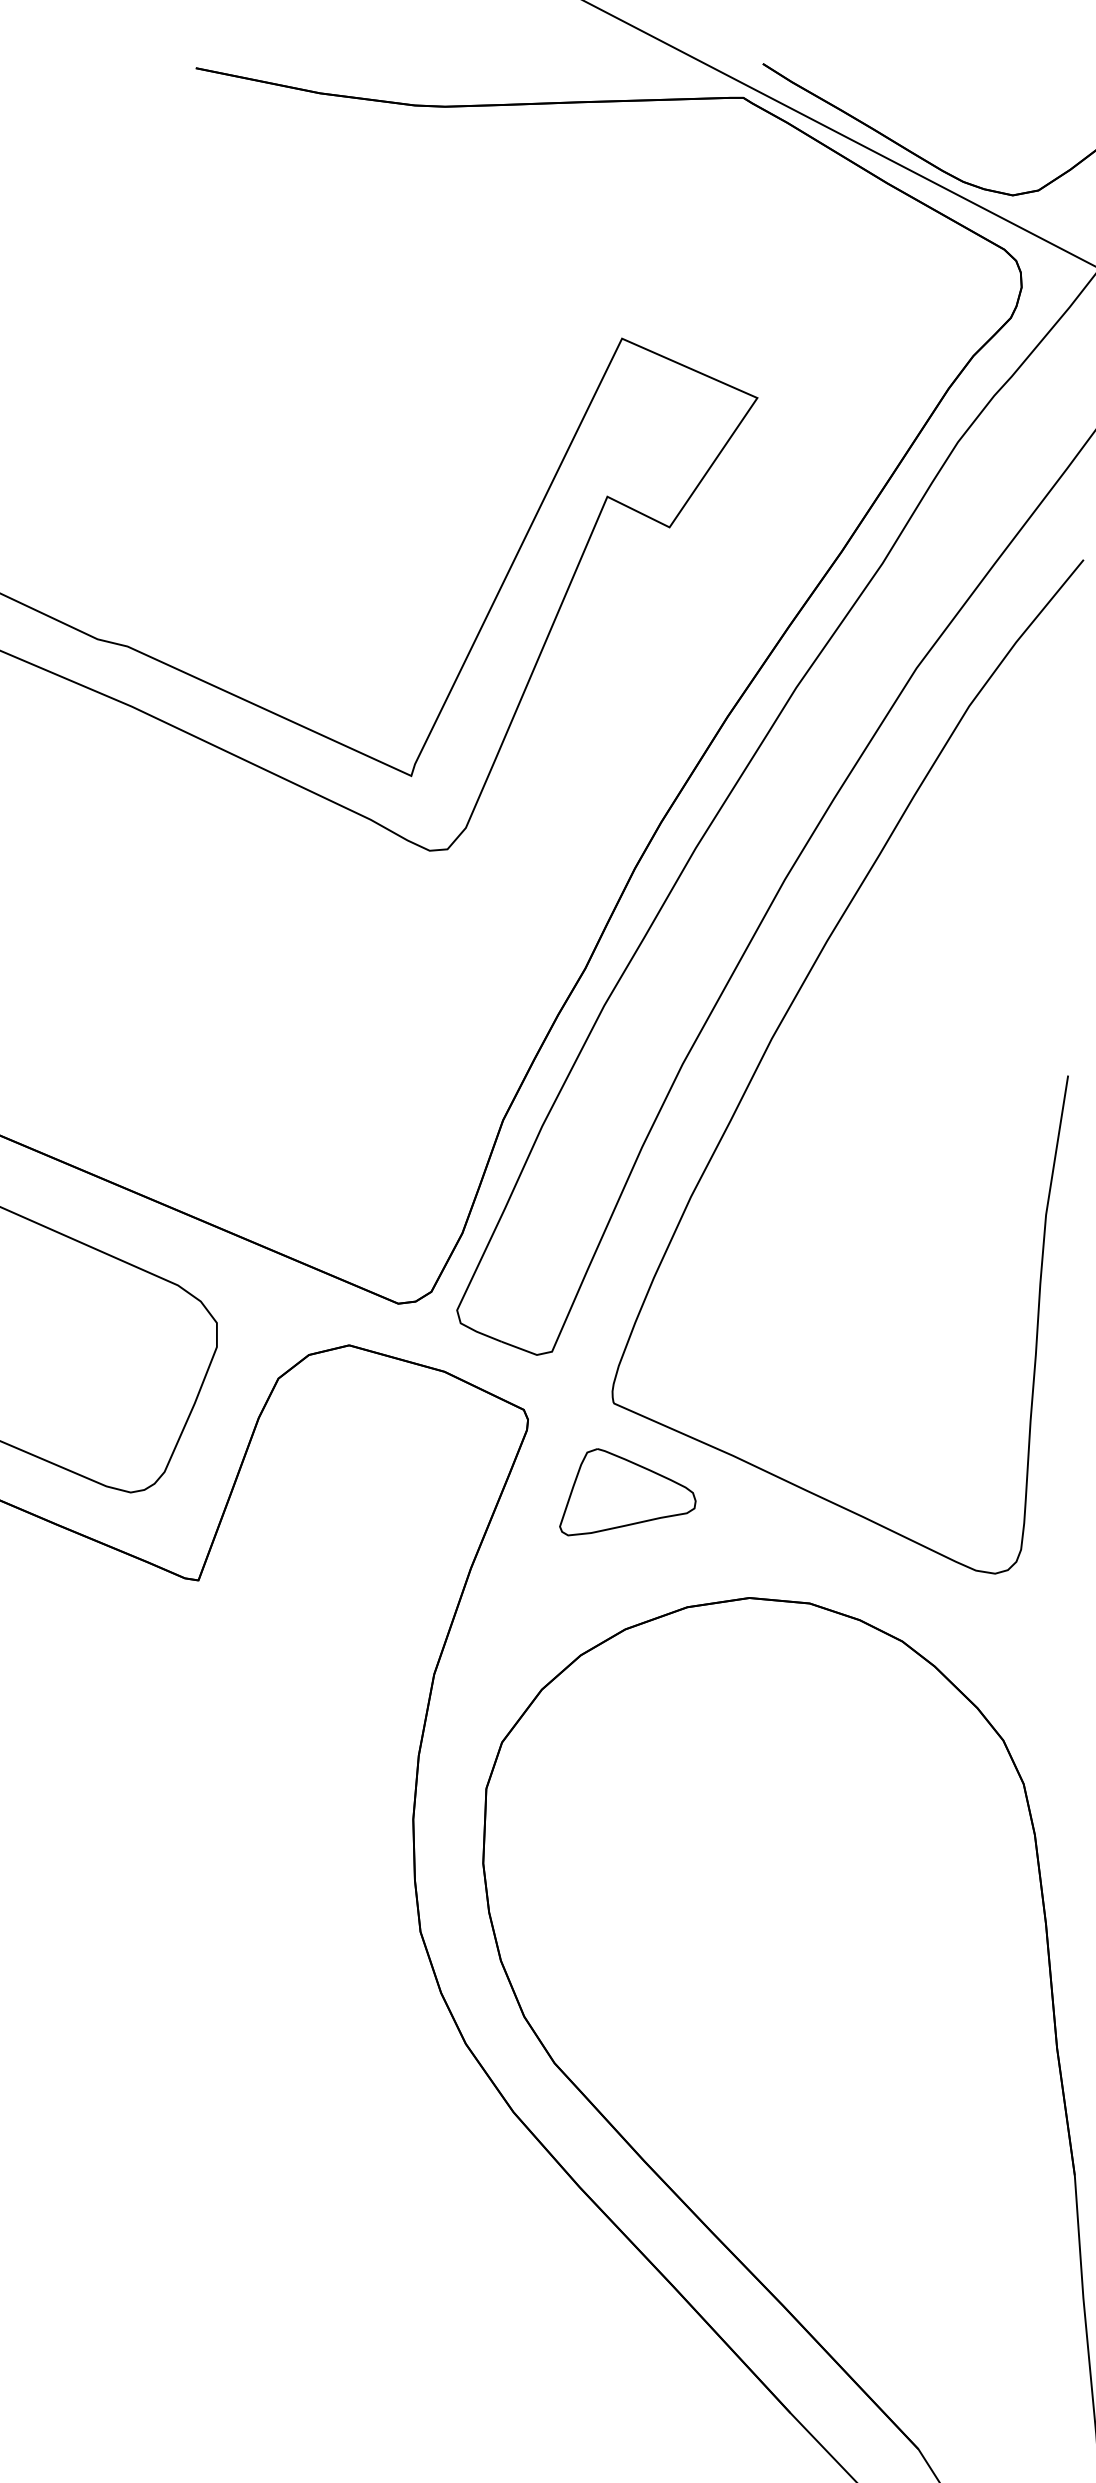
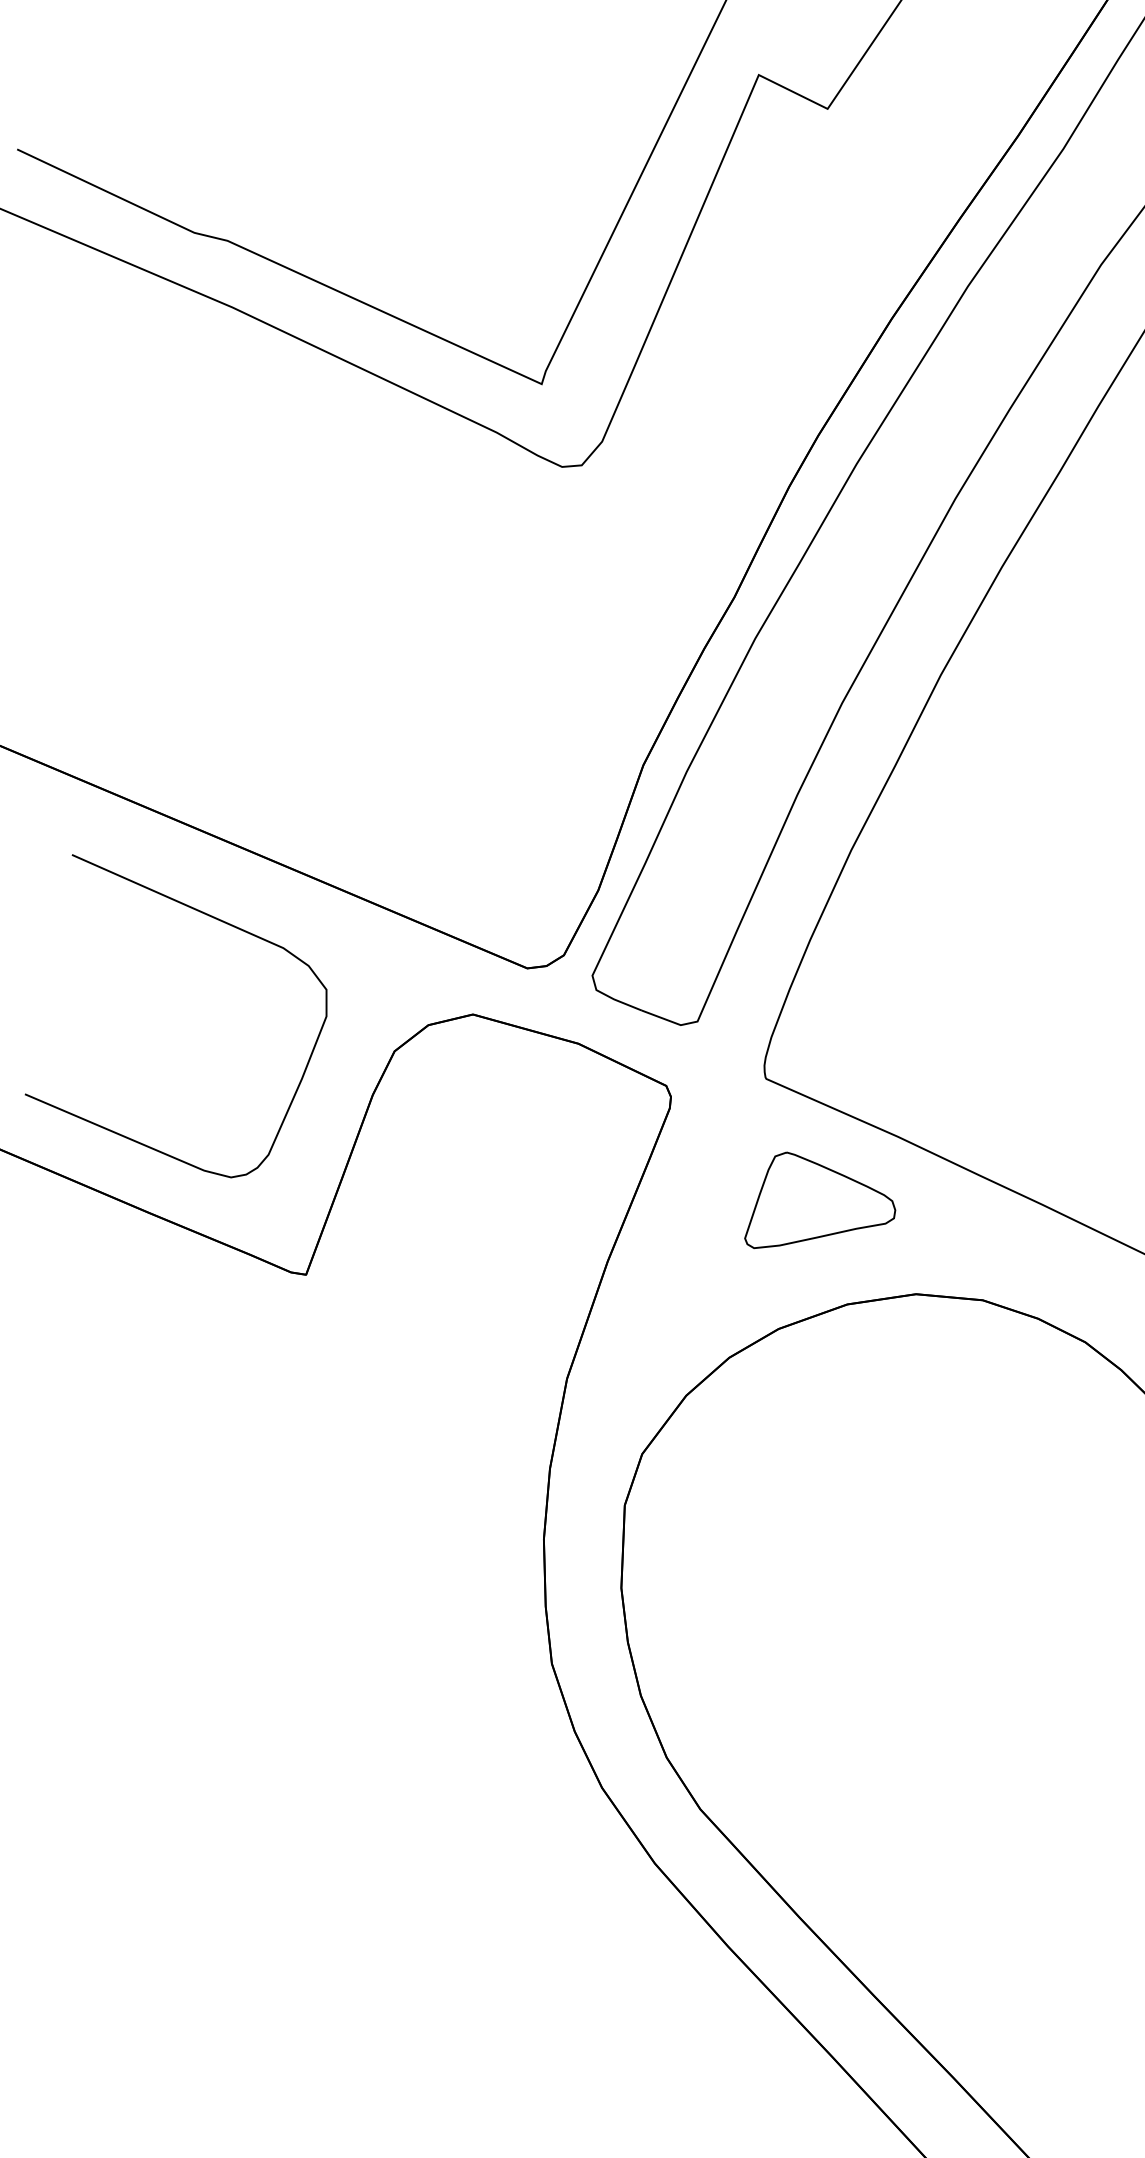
part: (627, 1492) -> (819, 1200), moved

